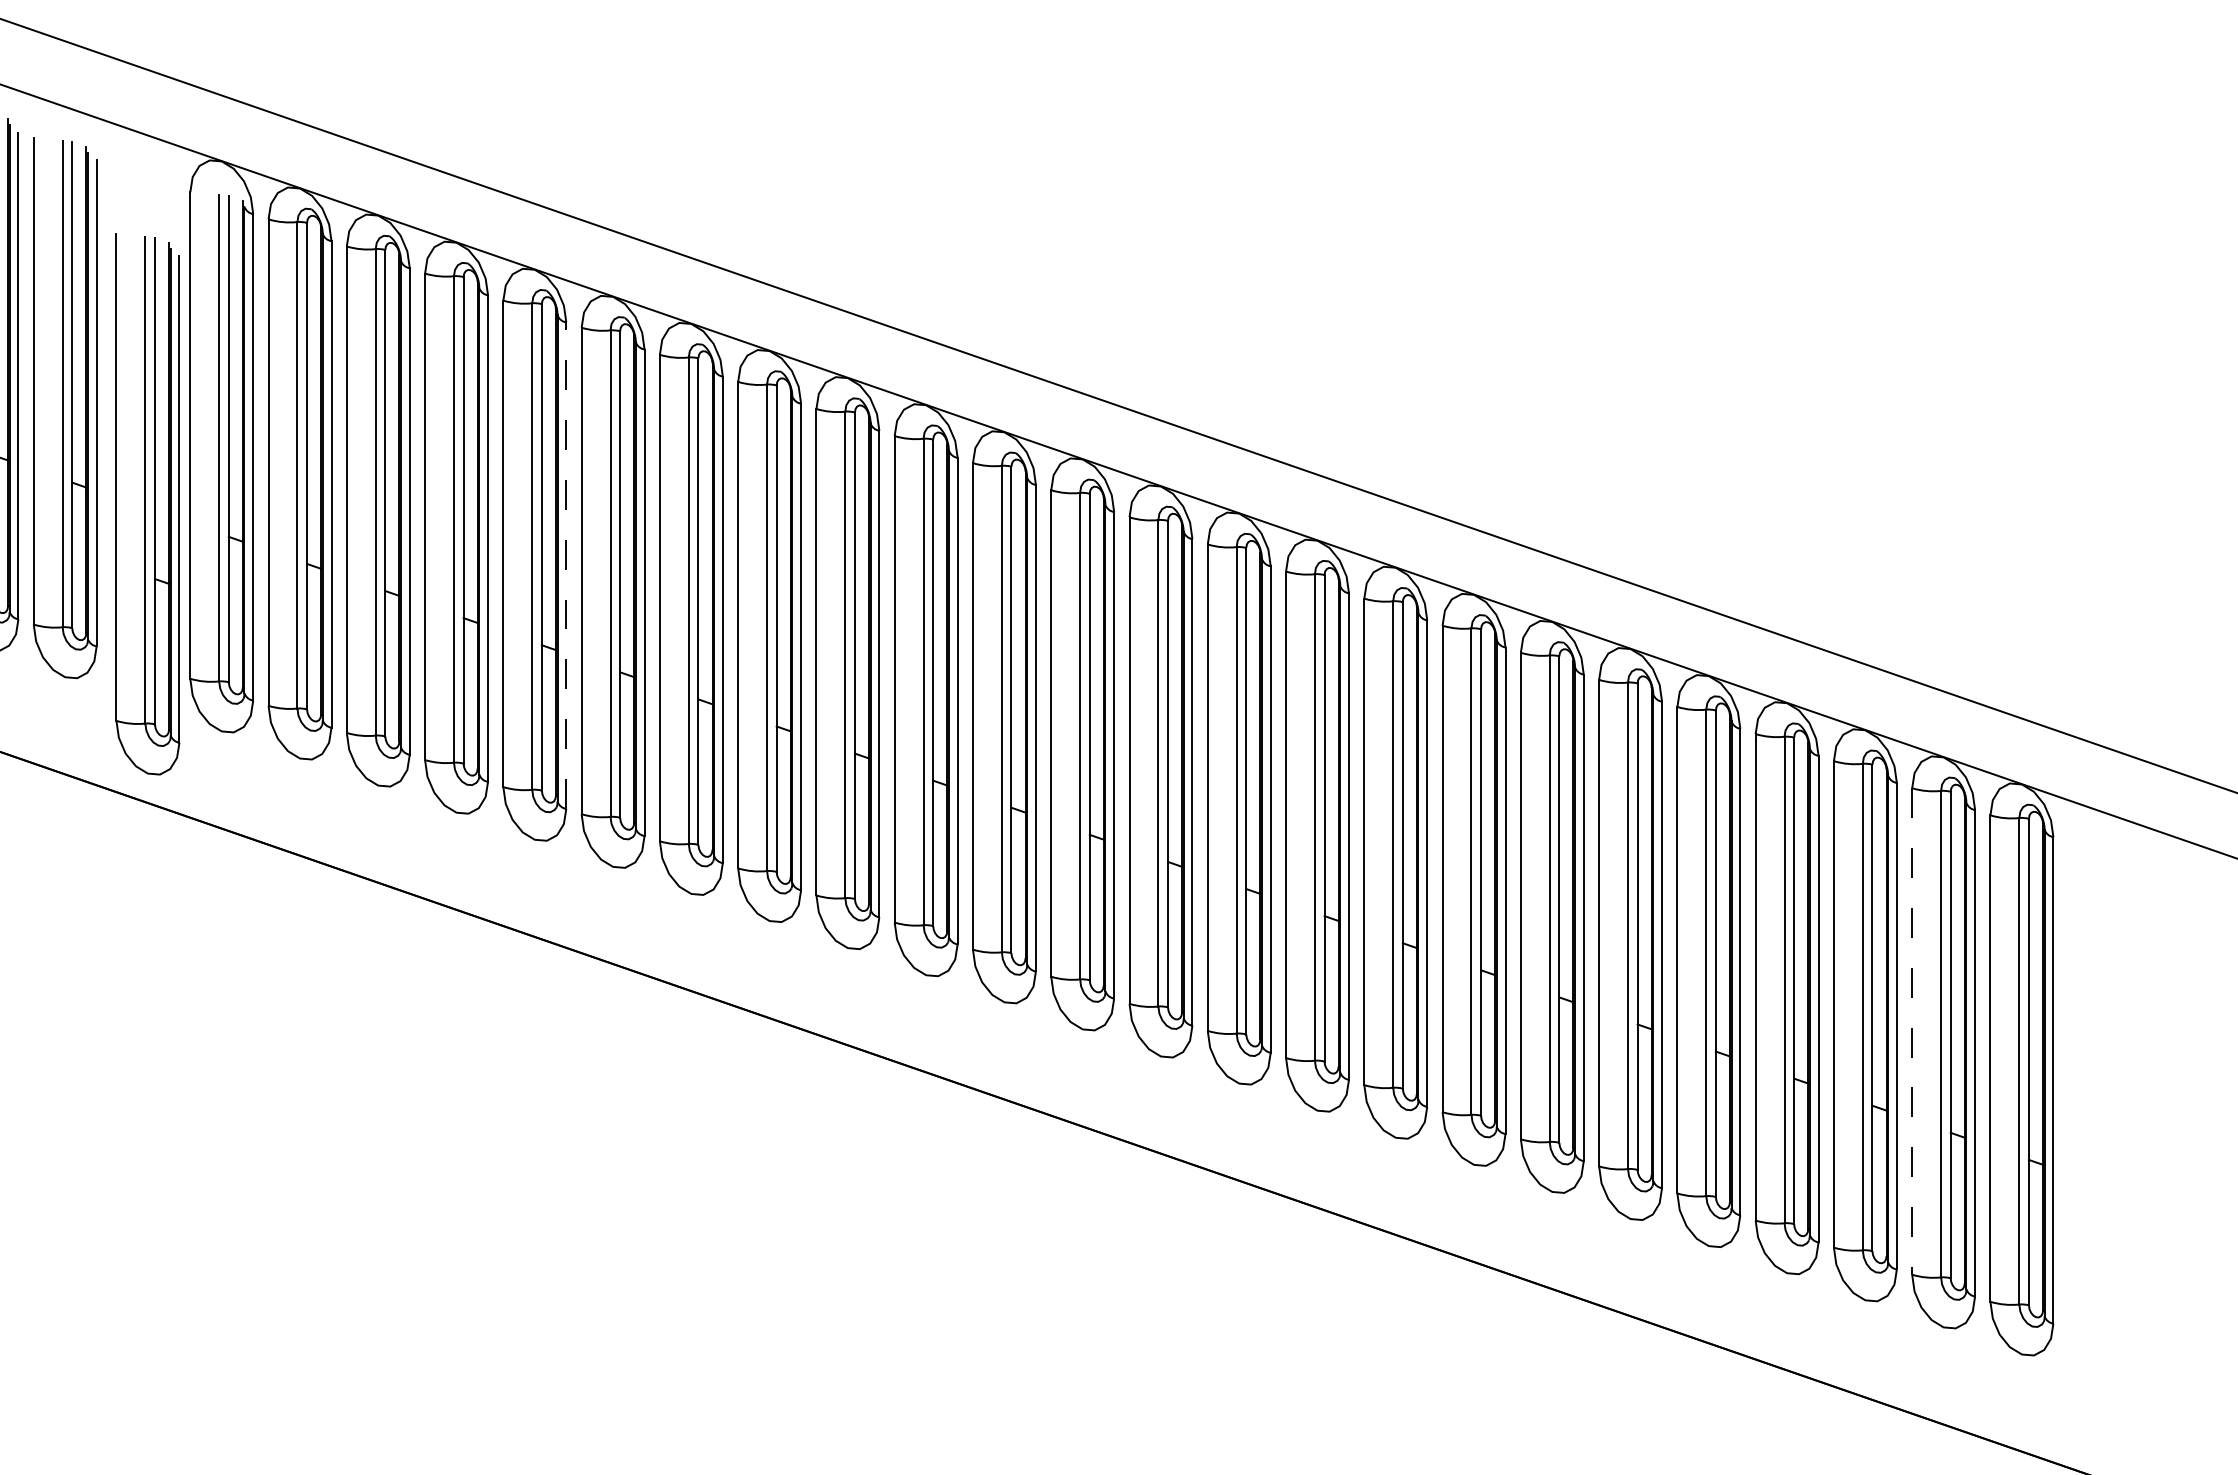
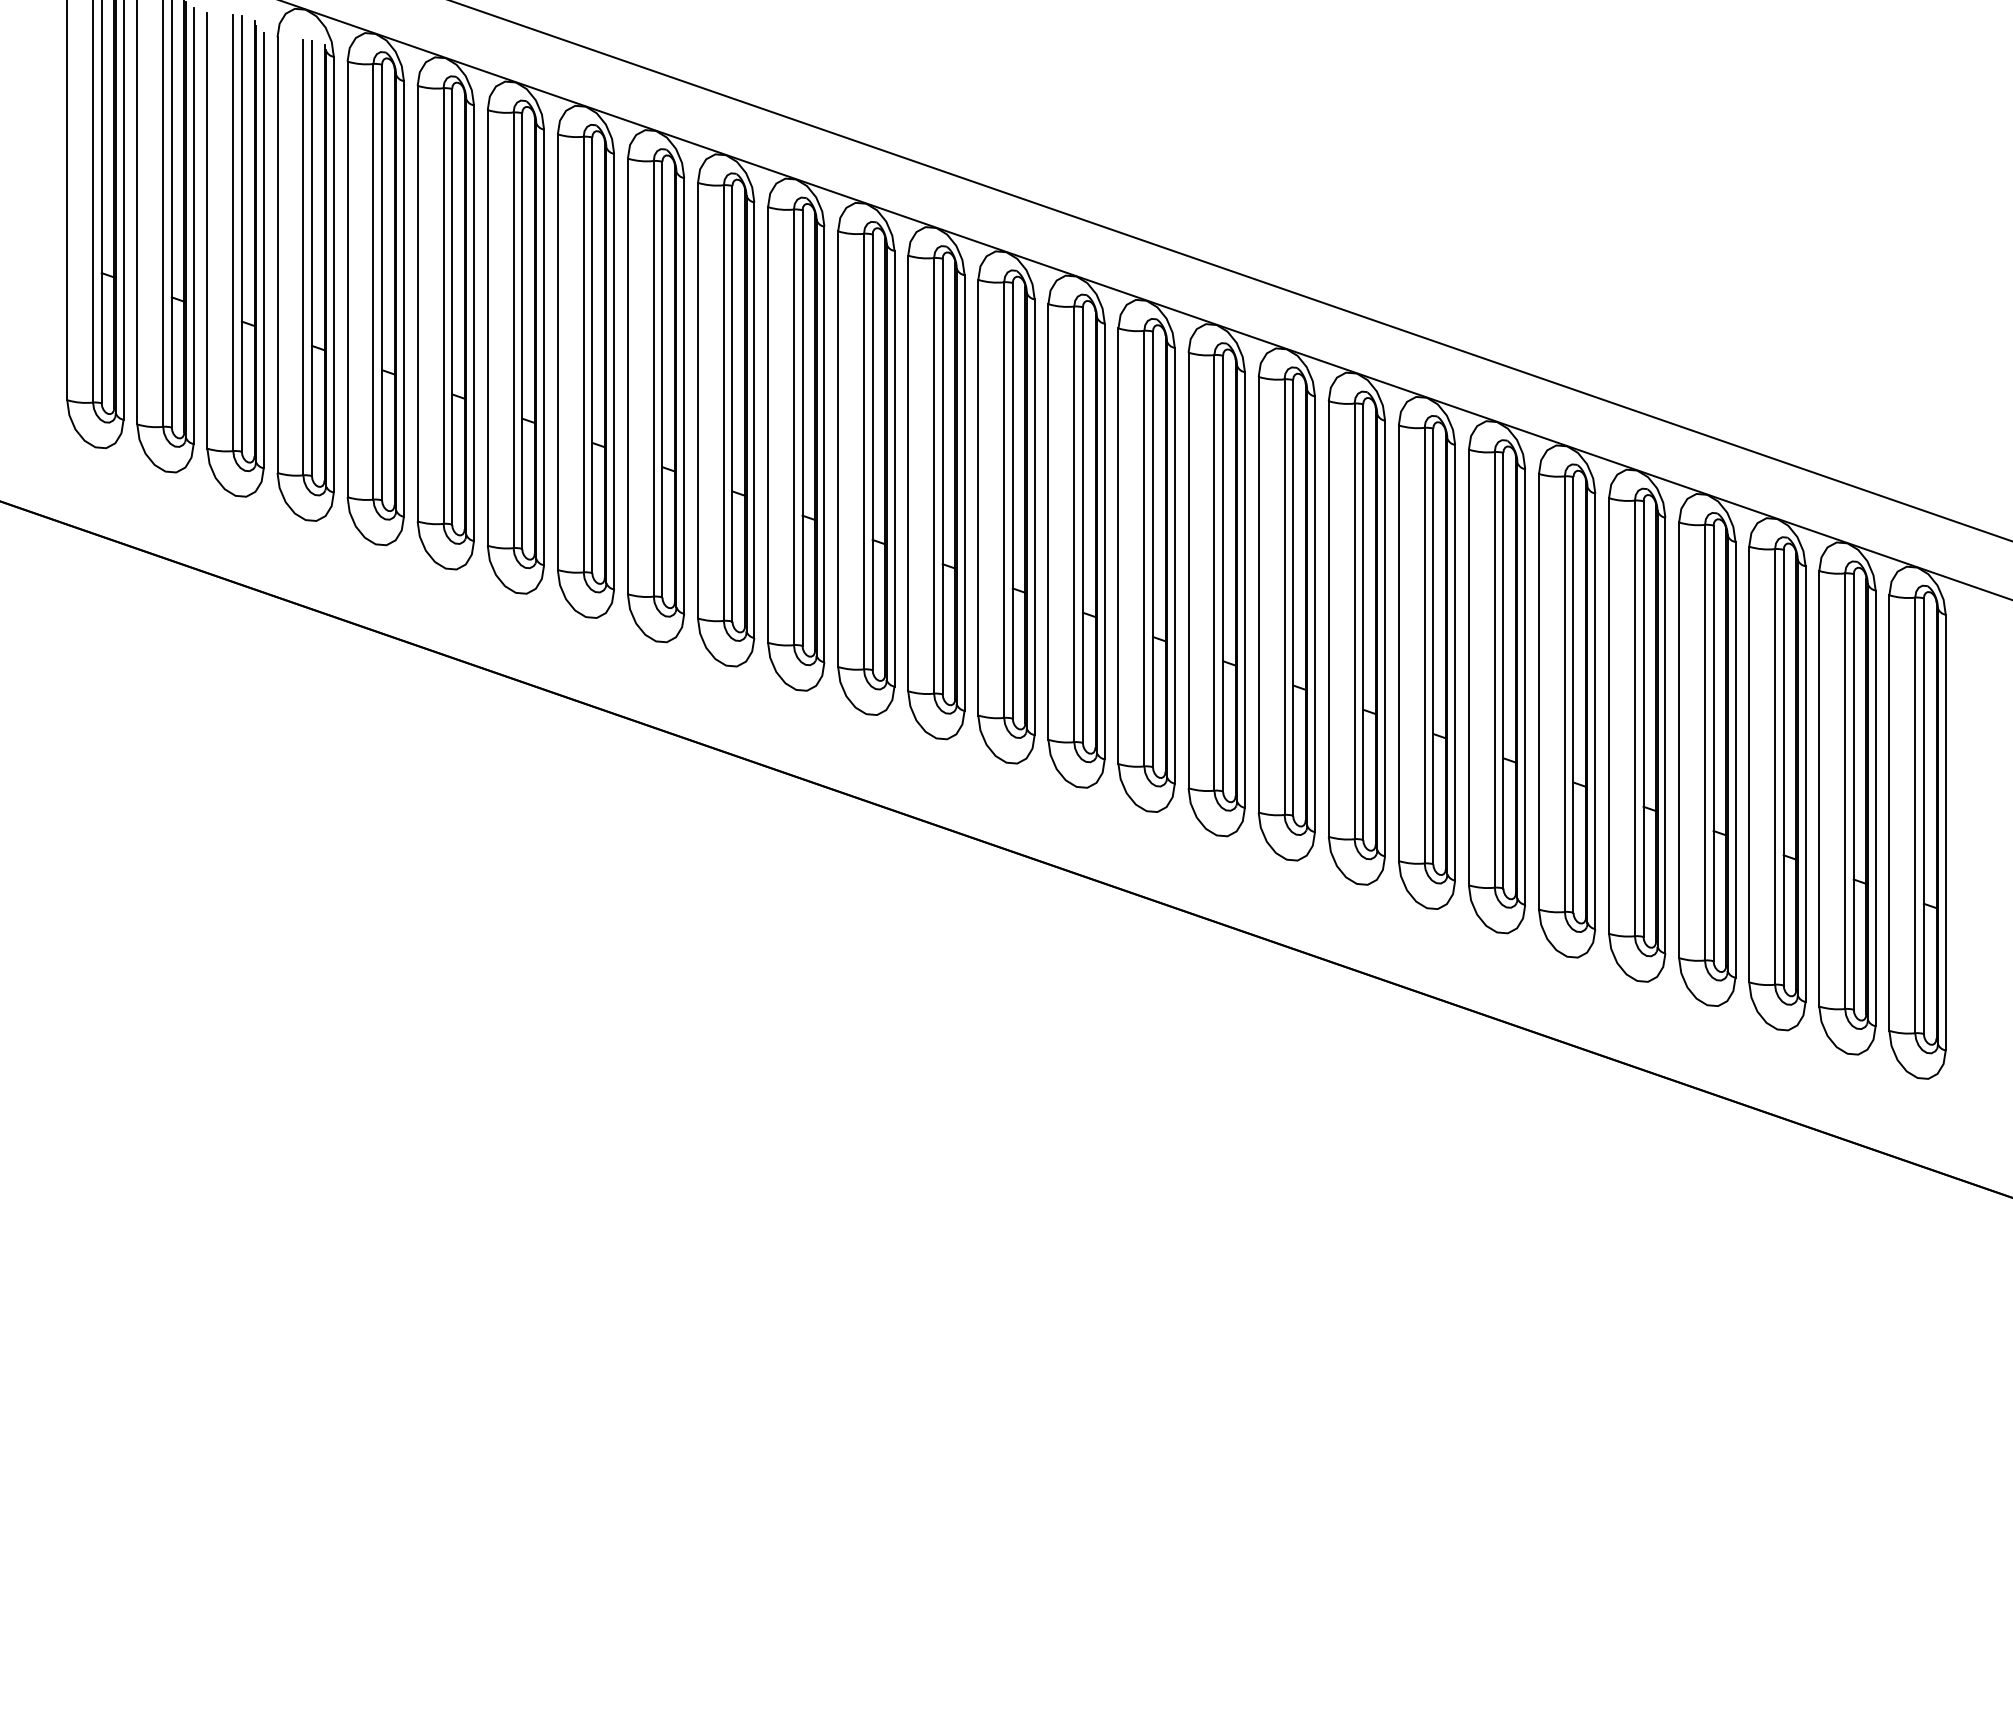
part: (147, 504) -> (235, 254), moved
line: (566, 565) -> (614, 371), dashed -> solid
line: (1912, 1031) -> (1819, 788), dashed -> solid

